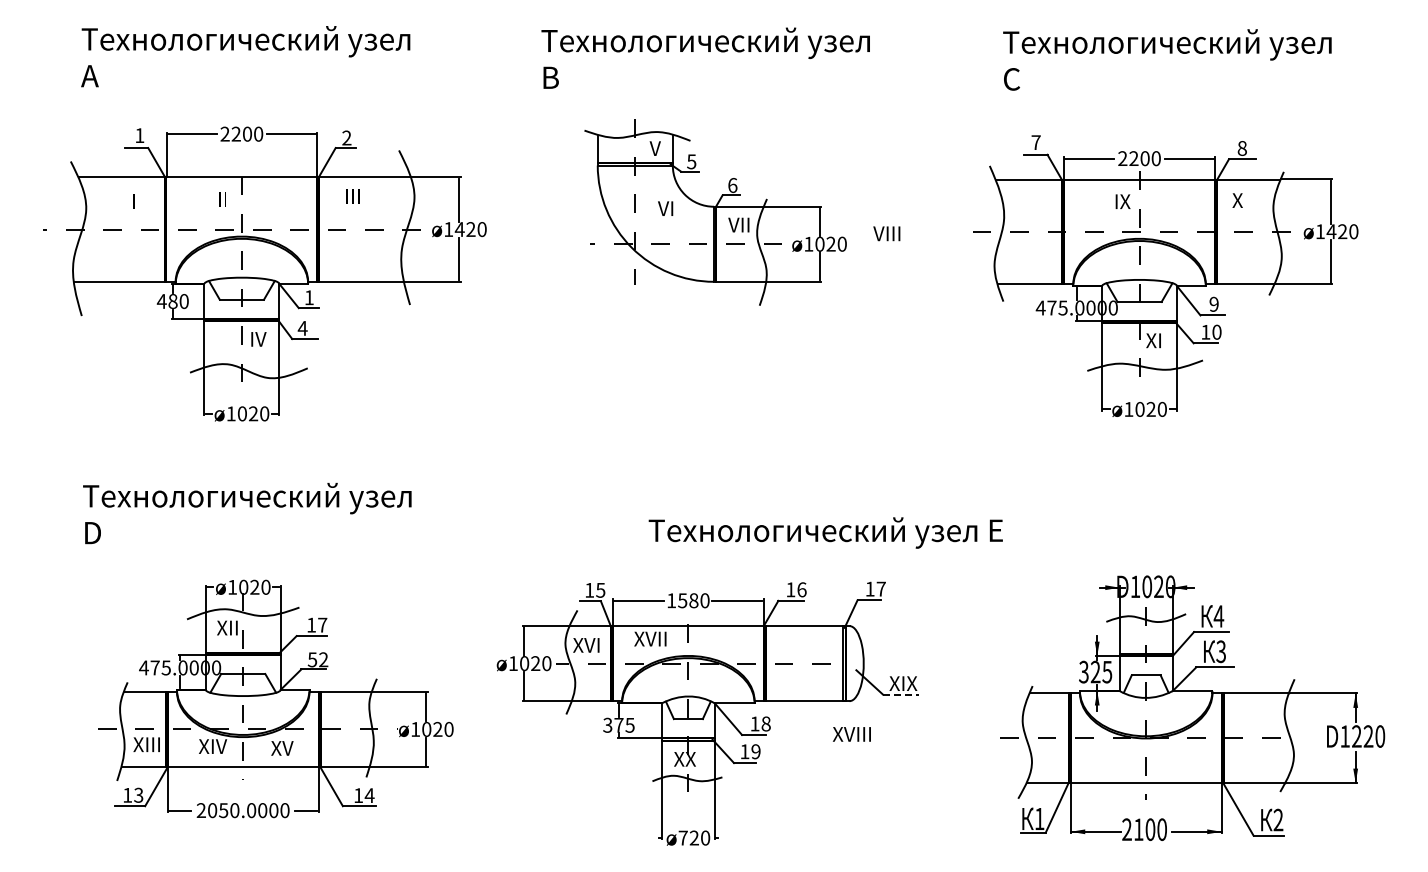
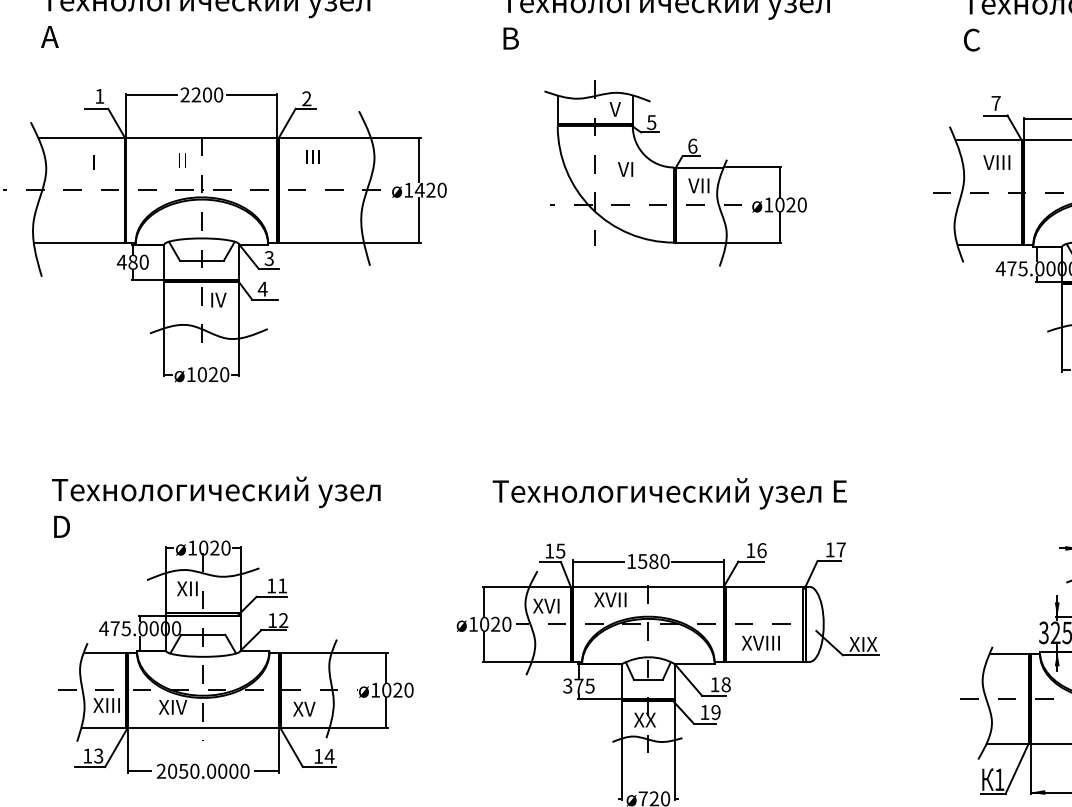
text: (886, 233) -> (996, 162), moved
text: (308, 297) -> (268, 258), 1 -> 3
text: (247, 513) -> (216, 507), moved
text: (825, 532) -> (669, 493), moved
text: (322, 624) -> (282, 585), 17 -> 11
text: (312, 659) -> (272, 620), 52 -> 12
line: (900, 694) -> (860, 655), dashed -> solid
text: (851, 734) -> (760, 643), moved
text: (282, 748) -> (304, 709), moved

